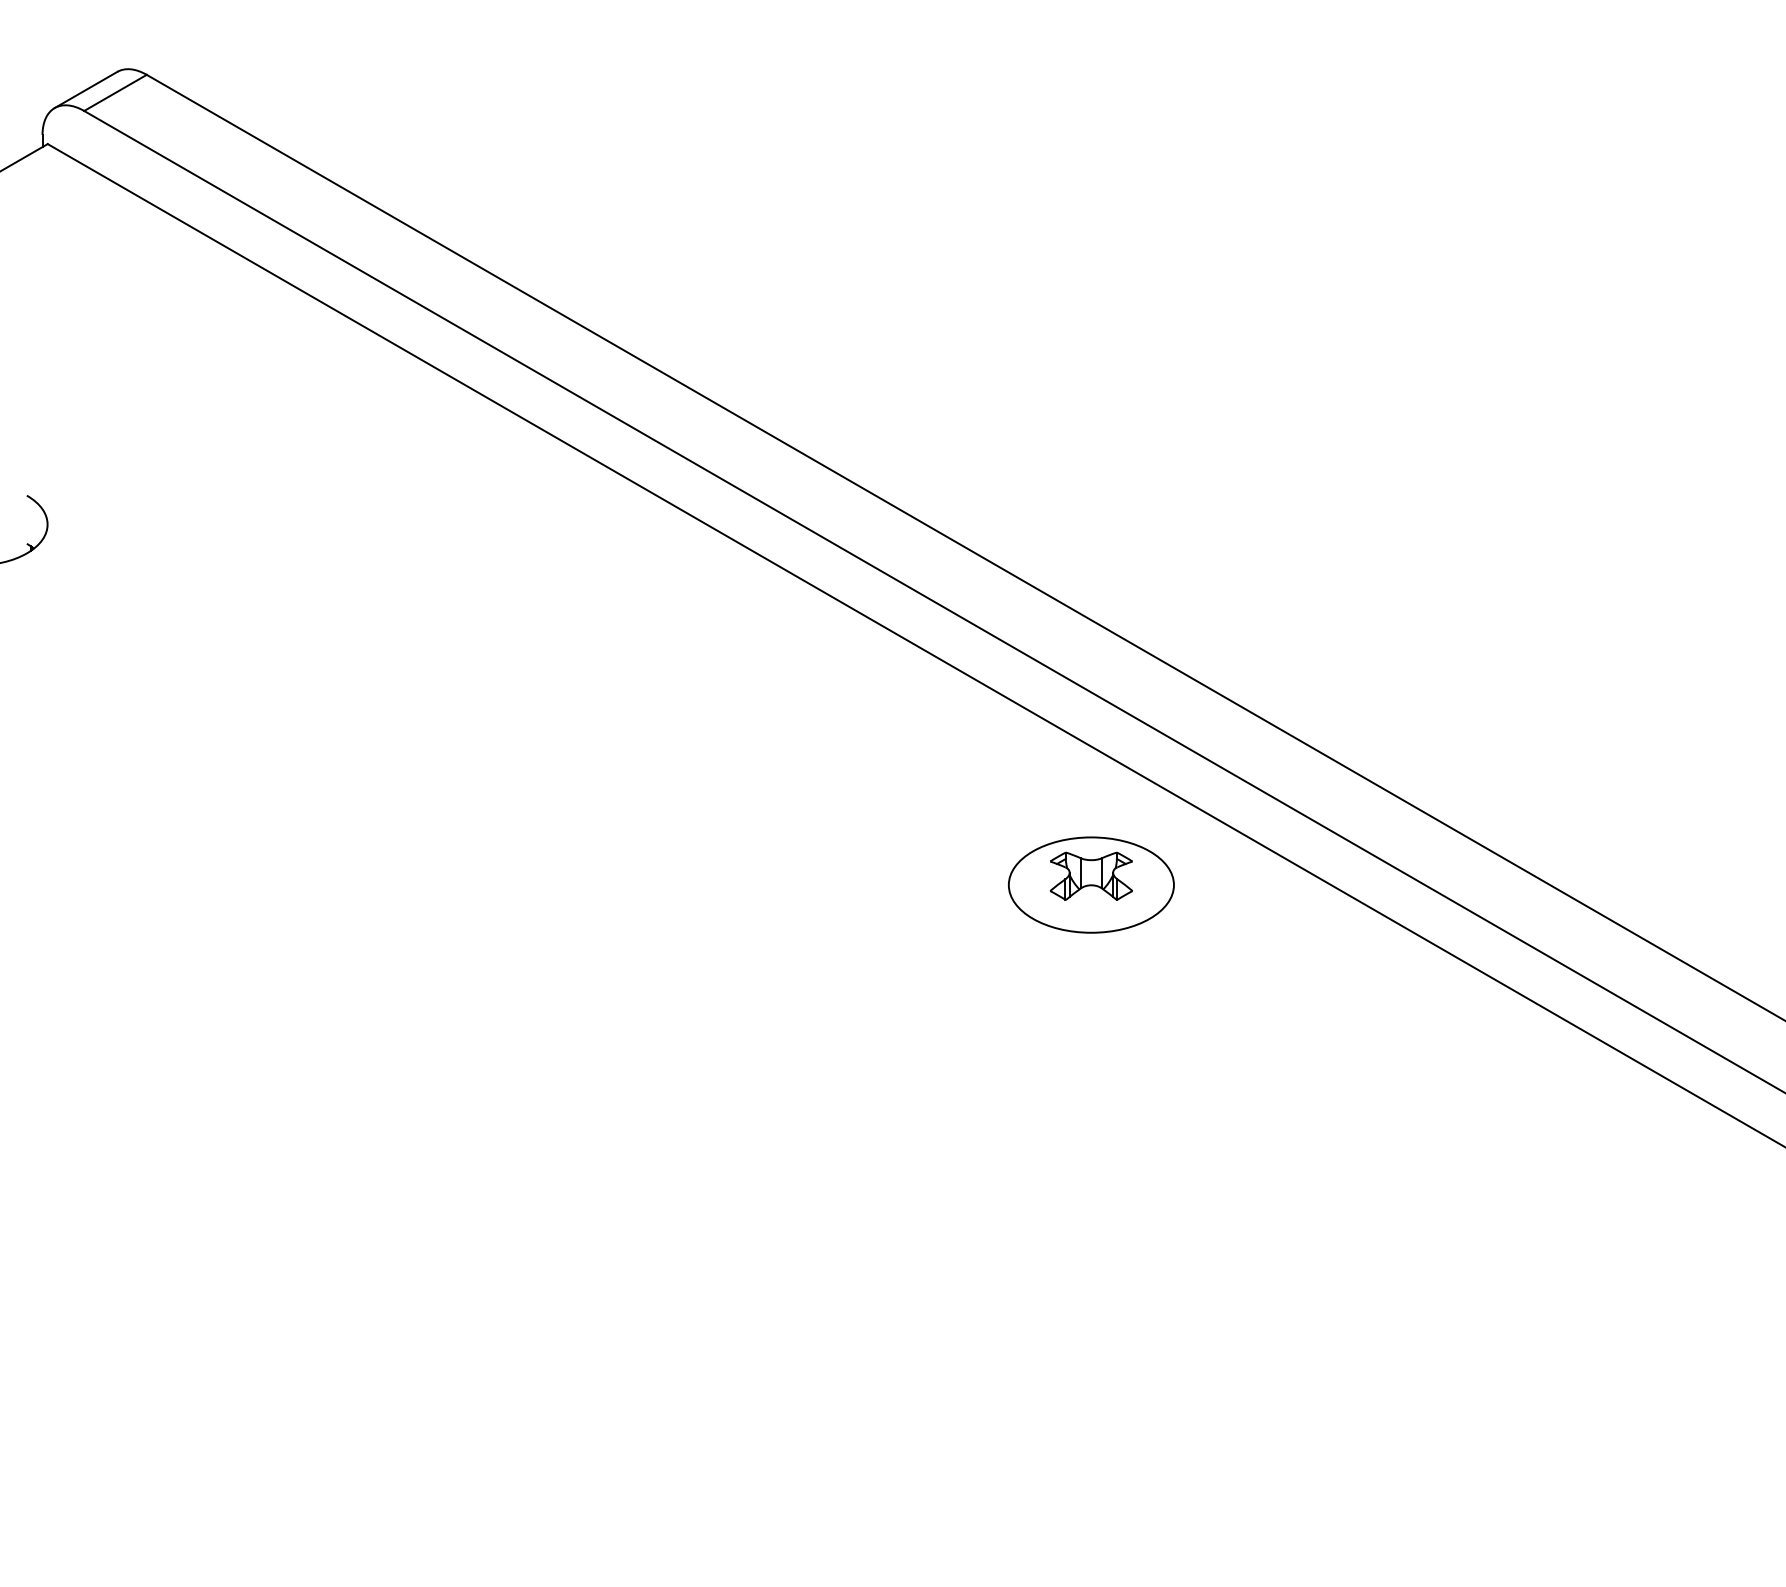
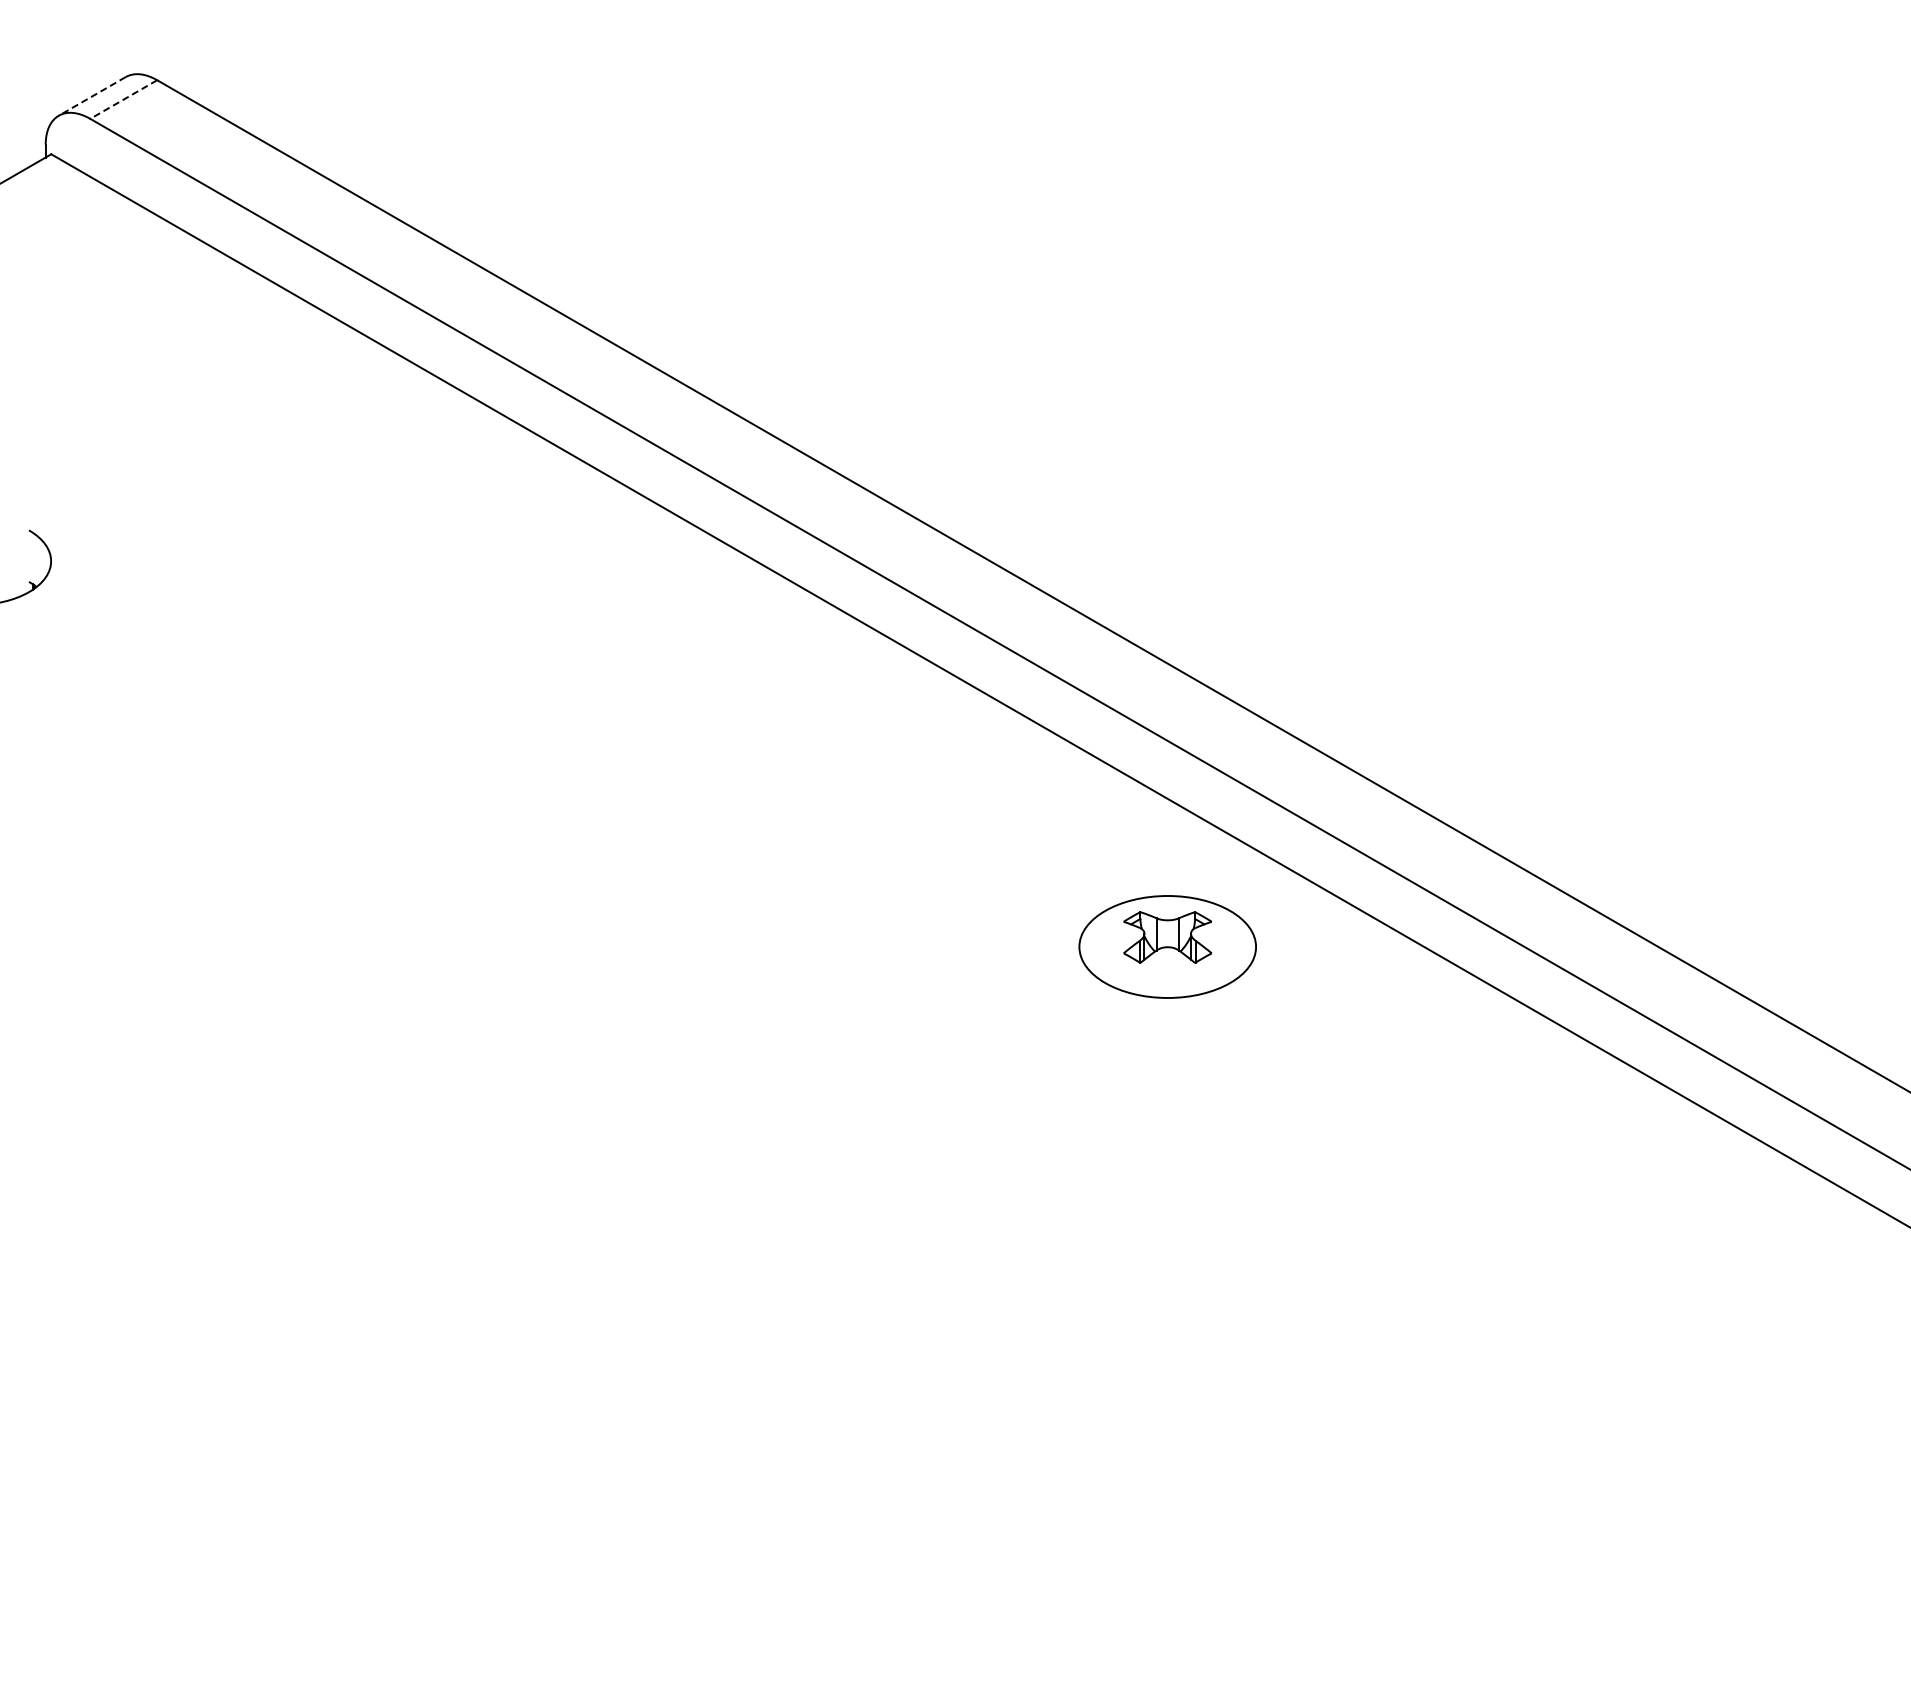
line: (86, 90) -> (92, 96), solid -> dashed
line: (115, 92) -> (123, 99), solid -> dashed

